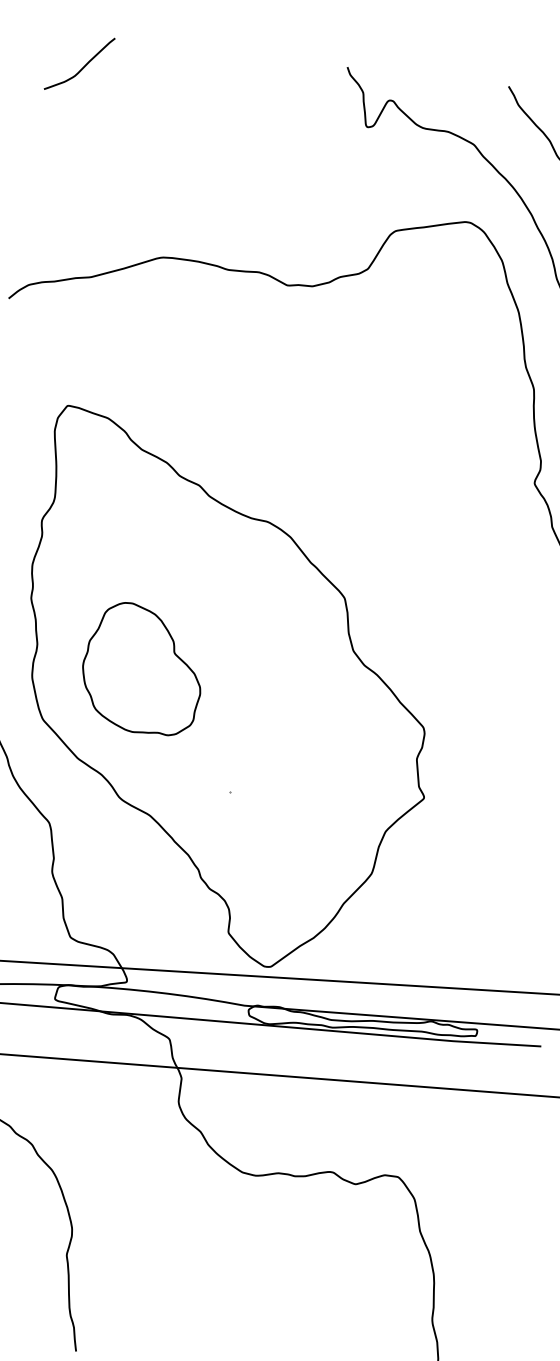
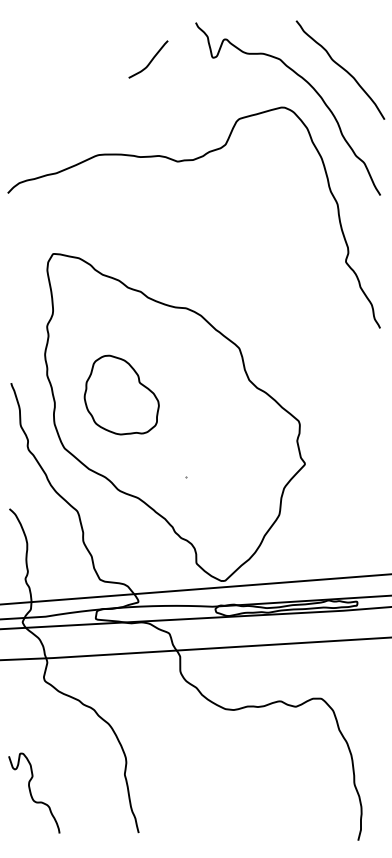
curve: (82, 66) -> (150, 60), moved
part: (142, 668) -> (121, 394), moved

